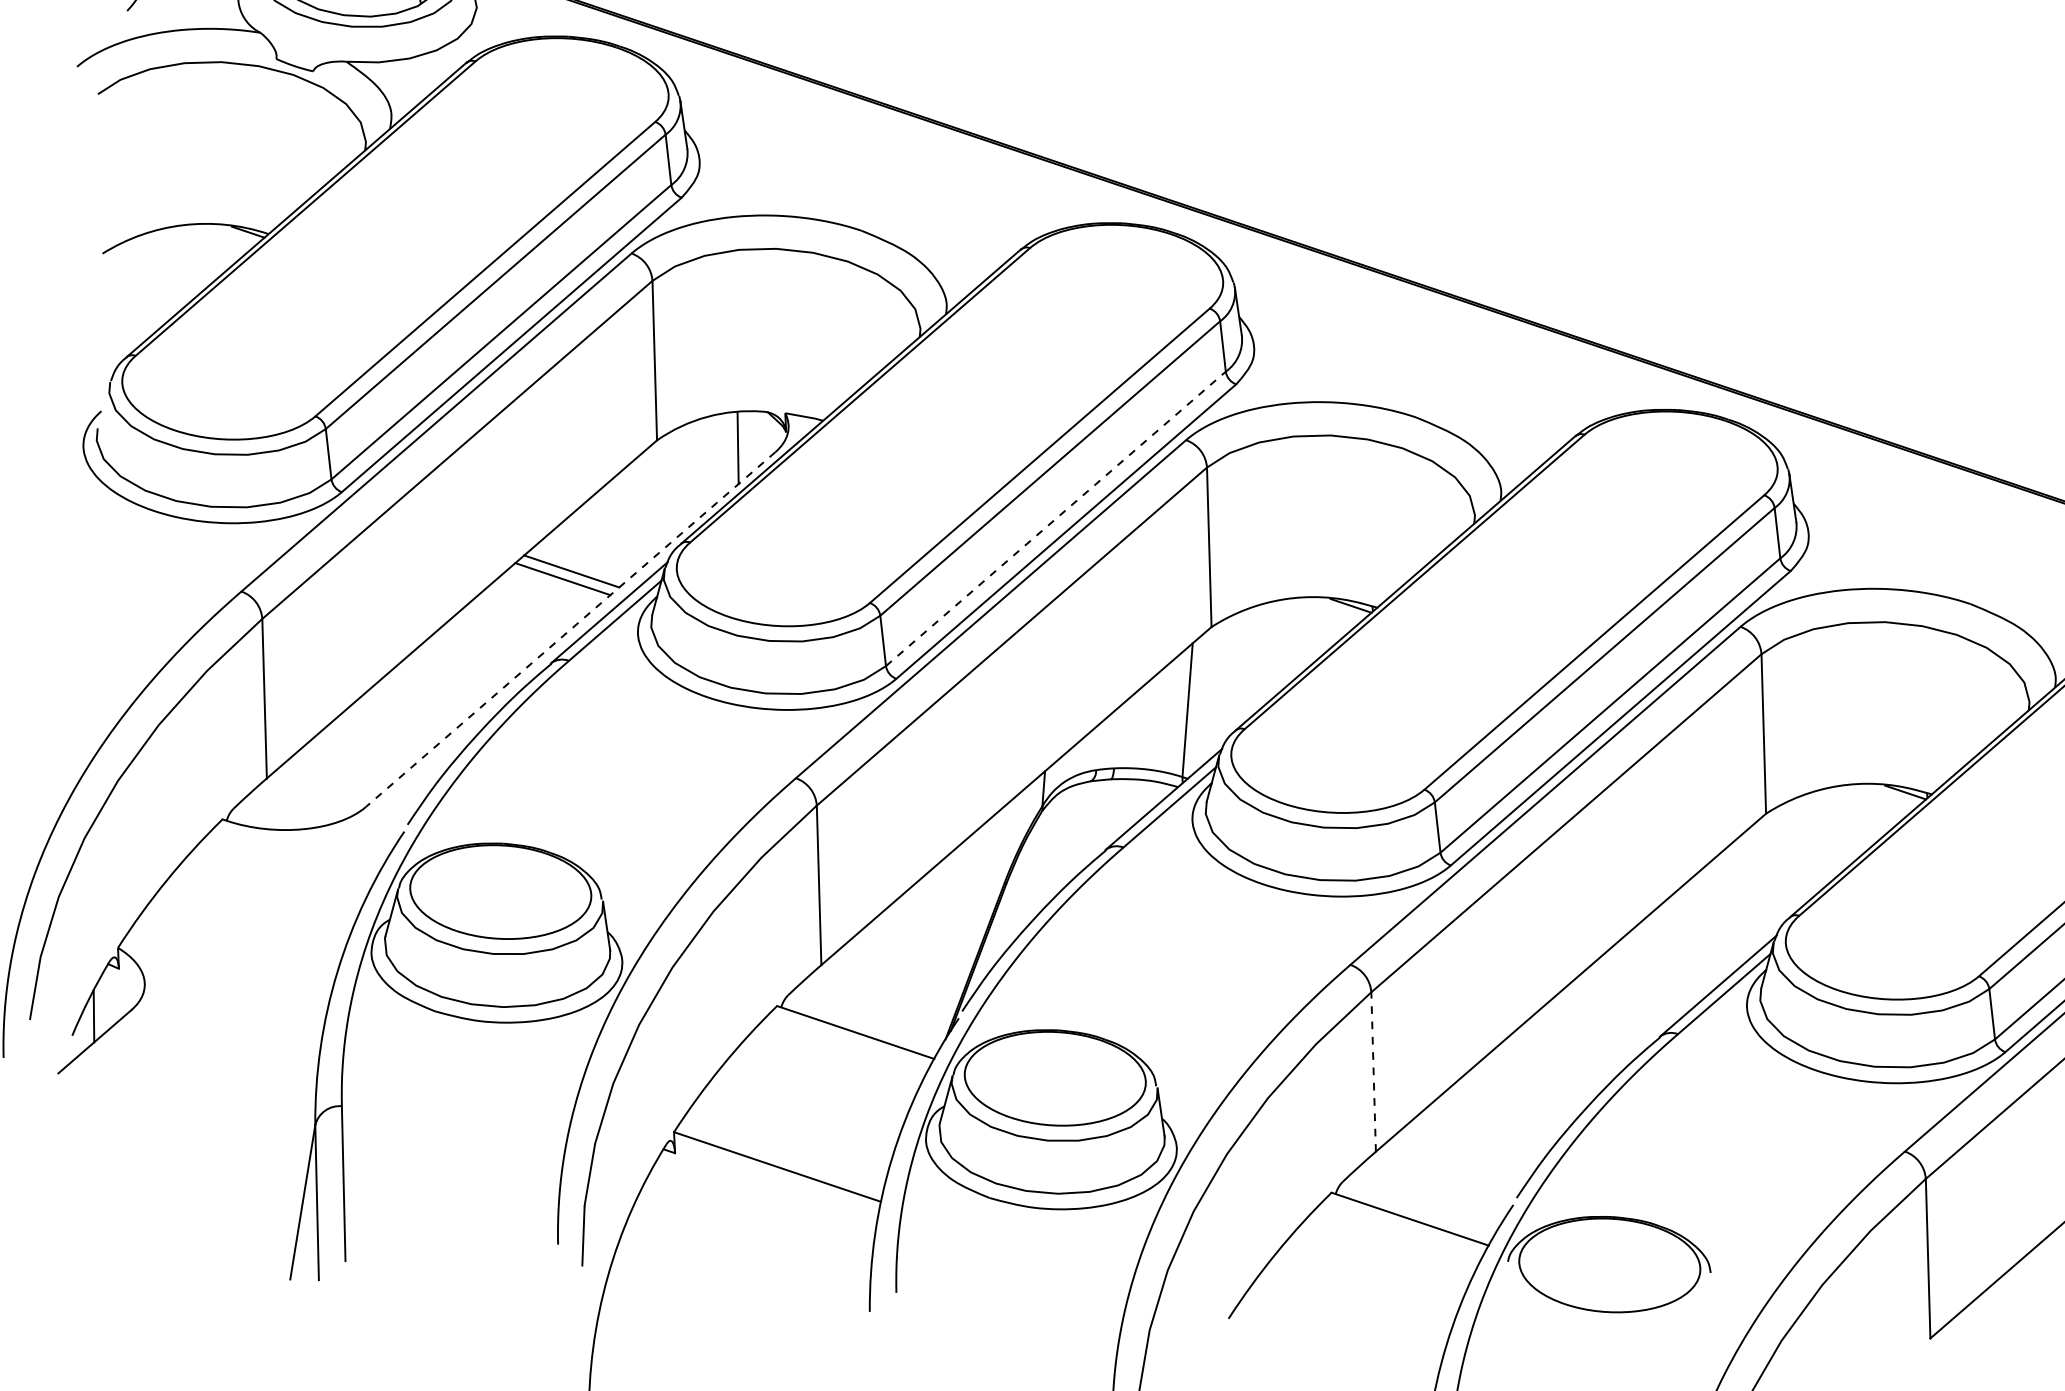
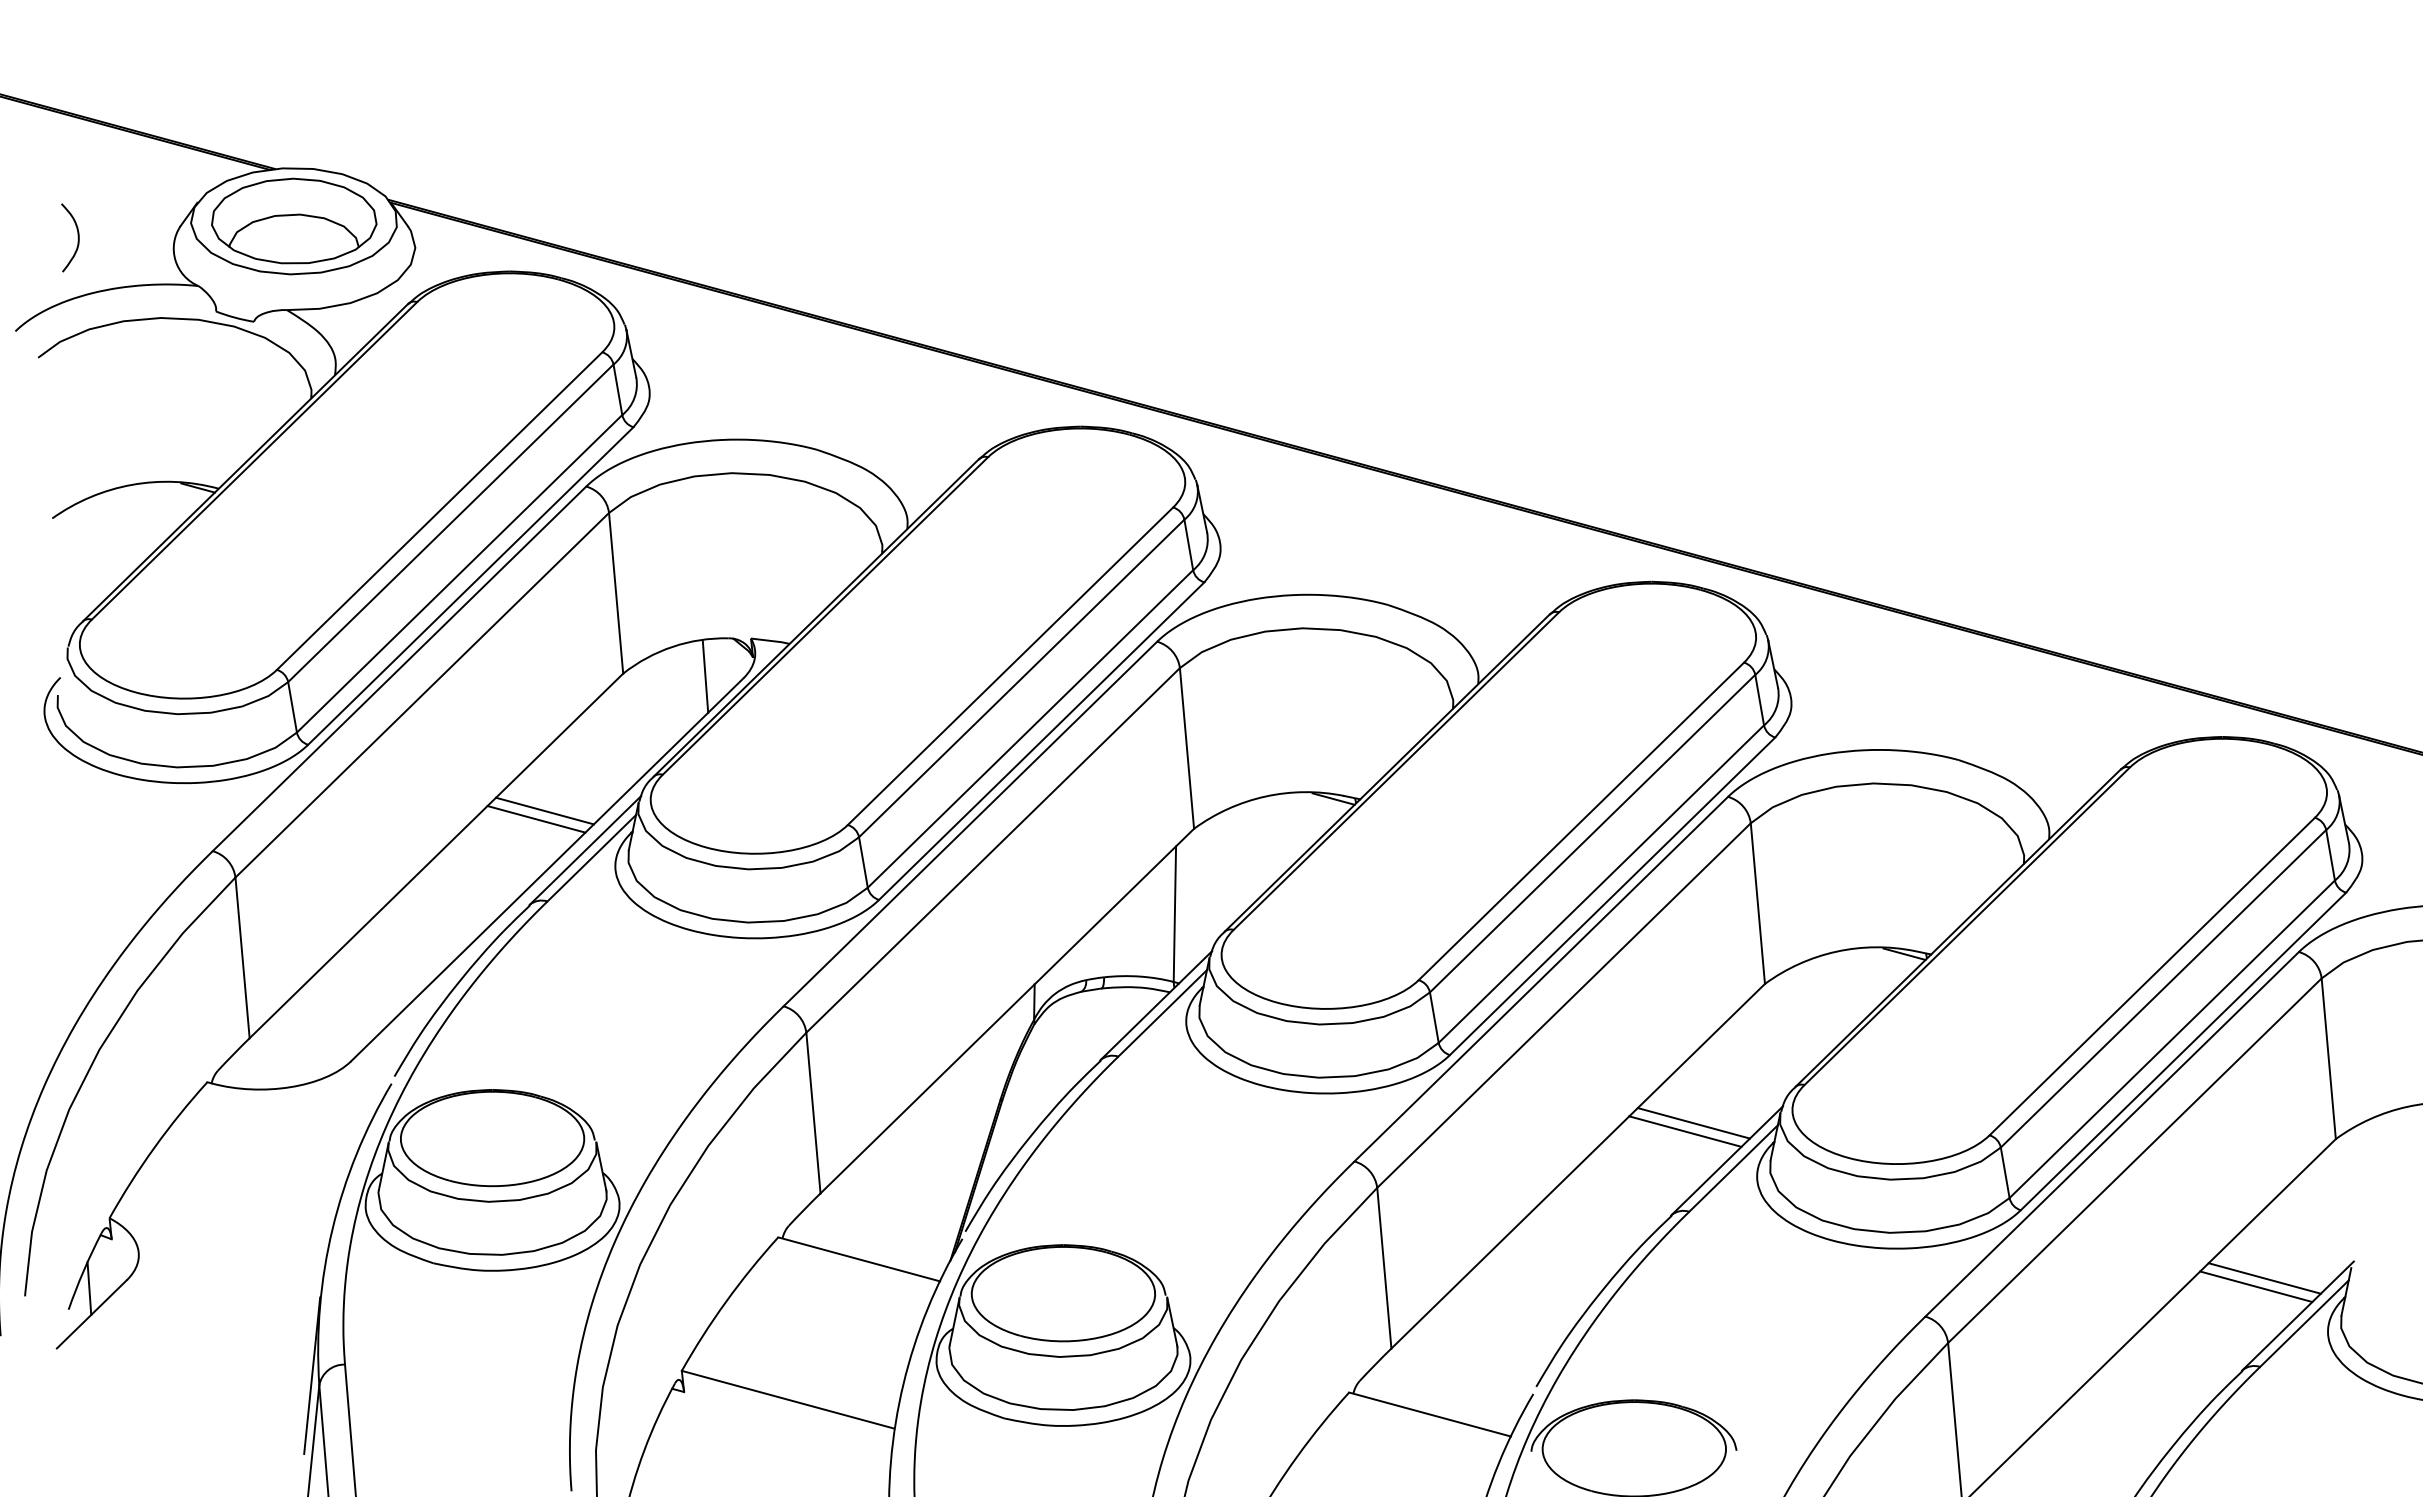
line: (1055, 518) -> (1030, 728), dashed -> solid
line: (570, 629) -> (547, 869), dashed -> solid
line: (1687, 947) -> (1693, 1123), added
line: (1678, 954) -> (1685, 1131), added
line: (1373, 1072) -> (1384, 1268), dashed -> solid
line: (309, 1115) -> (312, 1375), added

